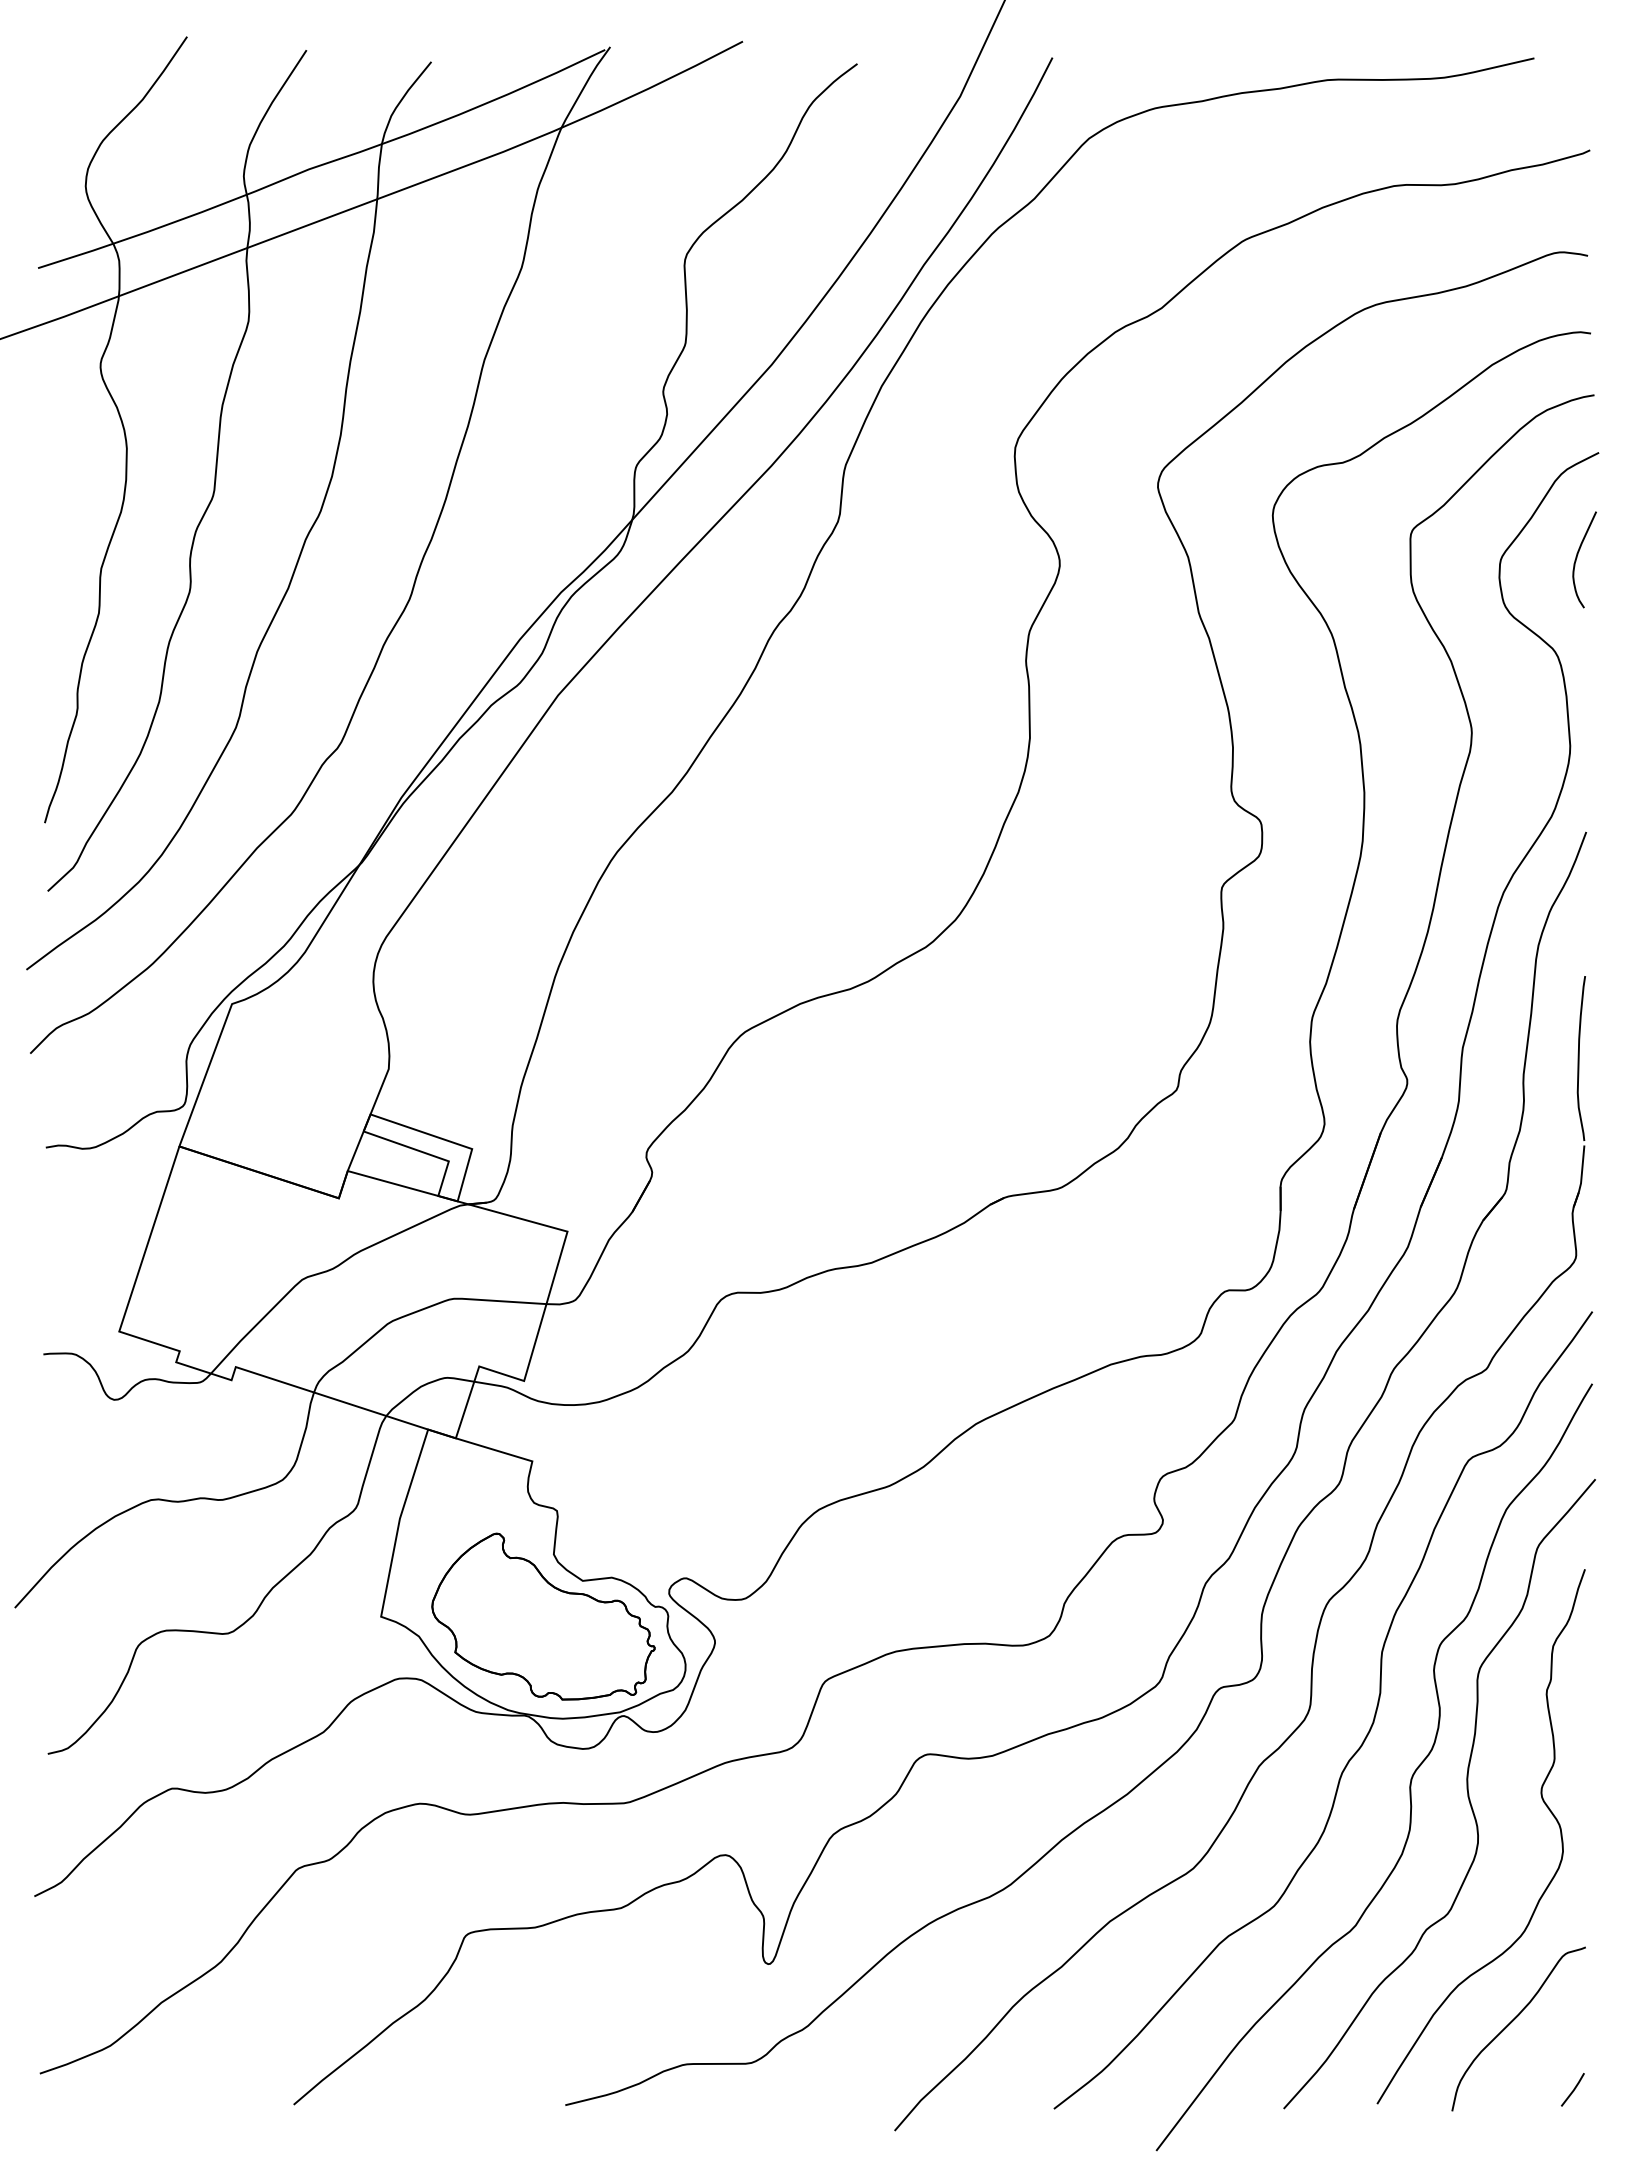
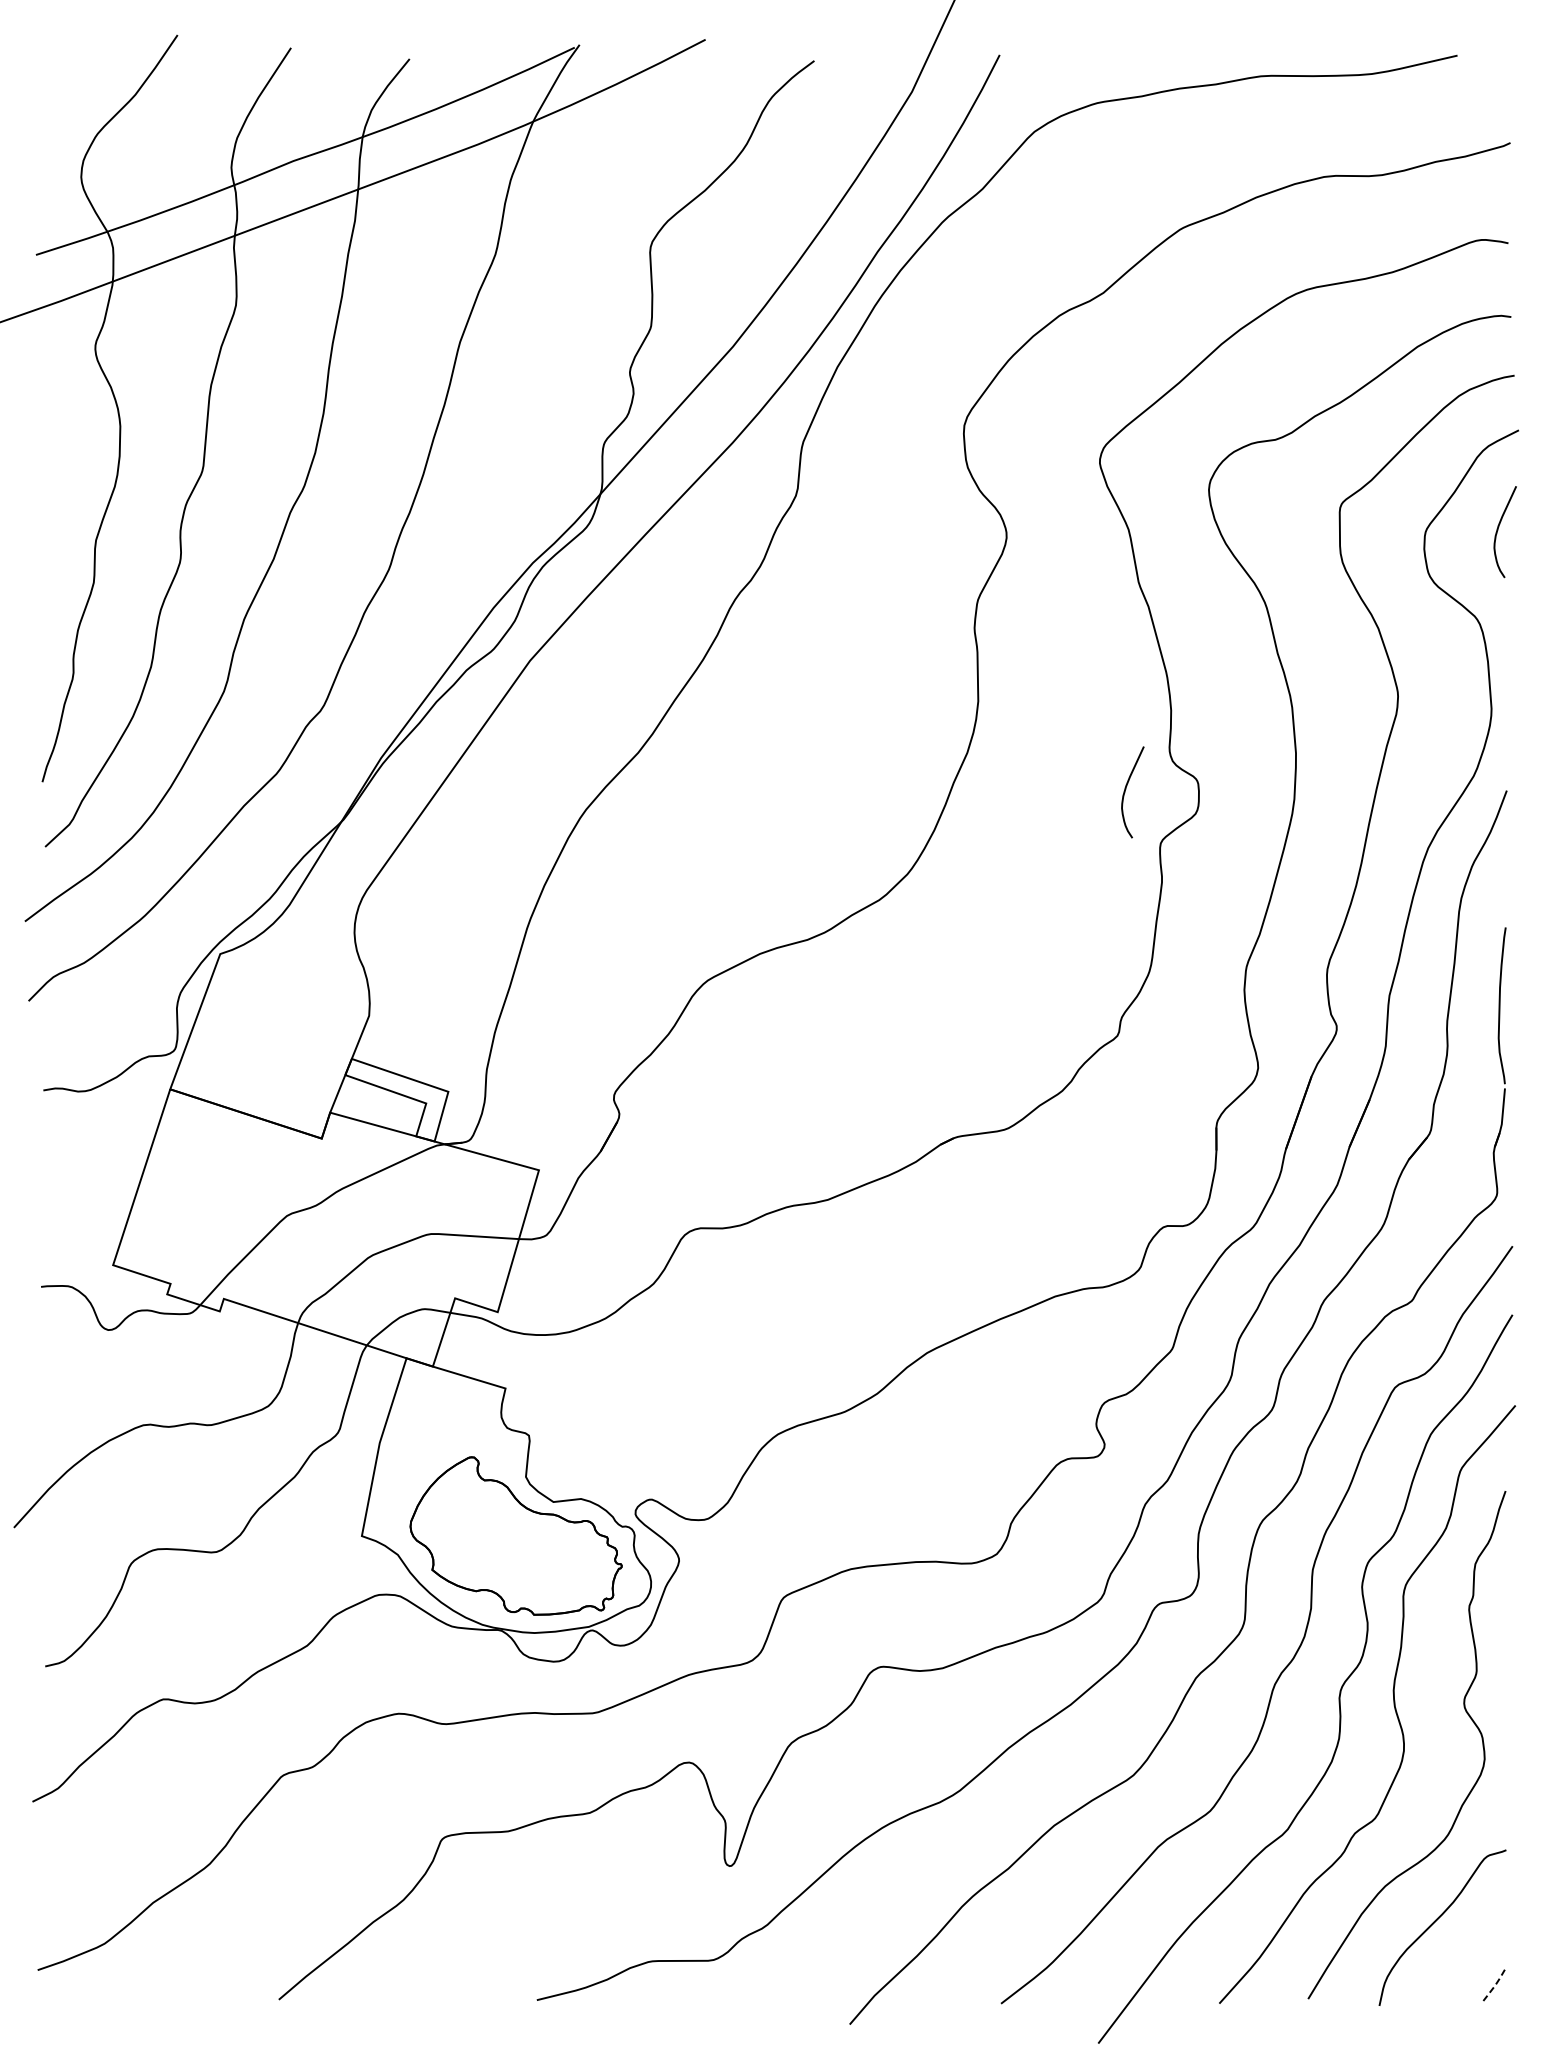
curve: (1185, 832) -> (1126, 791), added
line: (1573, 2090) -> (1494, 1986), solid -> dashed

